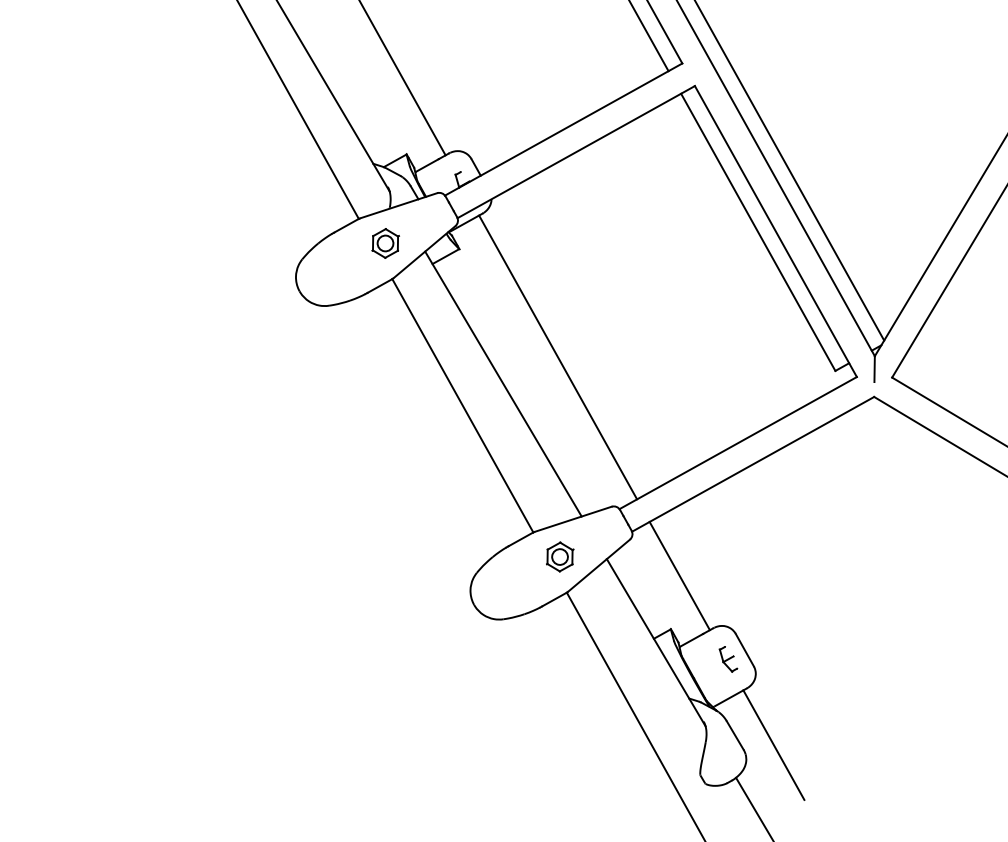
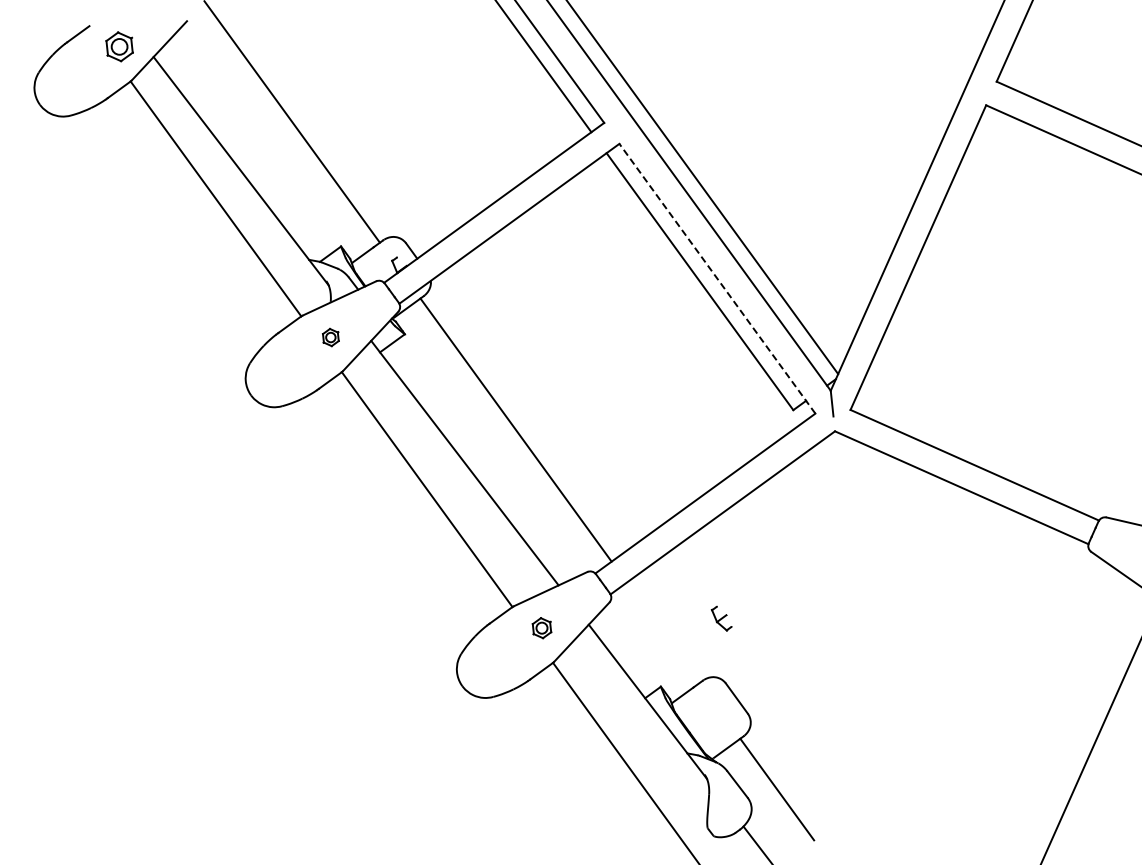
line: (776, 231) -> (717, 278), solid -> dashed
part: (385, 243) -> (330, 337), size x0.6
part: (559, 556) -> (541, 627), size x0.7
line: (679, 575) -> (662, 632), removed
part: (728, 659) -> (721, 618), moved

